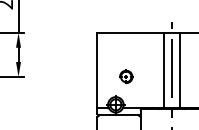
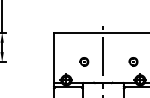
line: (163, 70) -> (97, 57), removed
line: (179, 70) -> (108, 57), removed
part: (126, 76) -> (84, 61), moved

